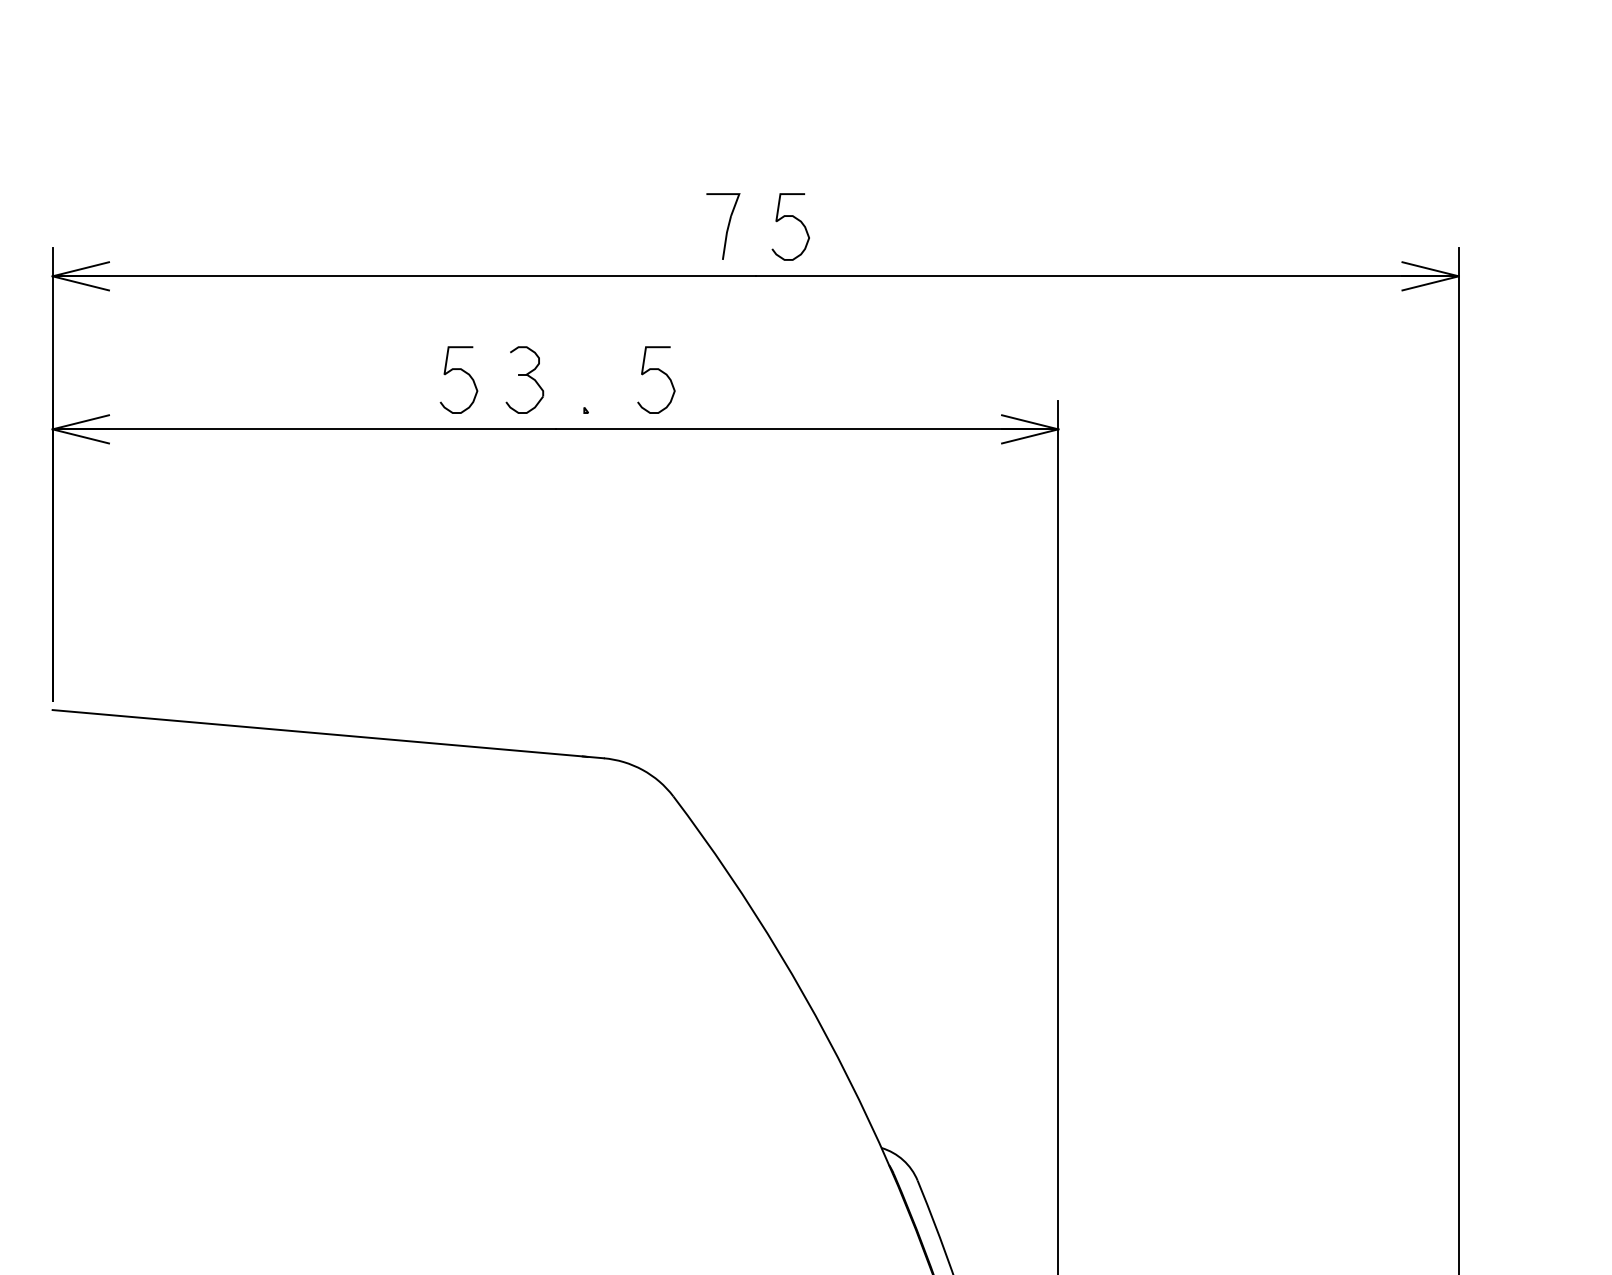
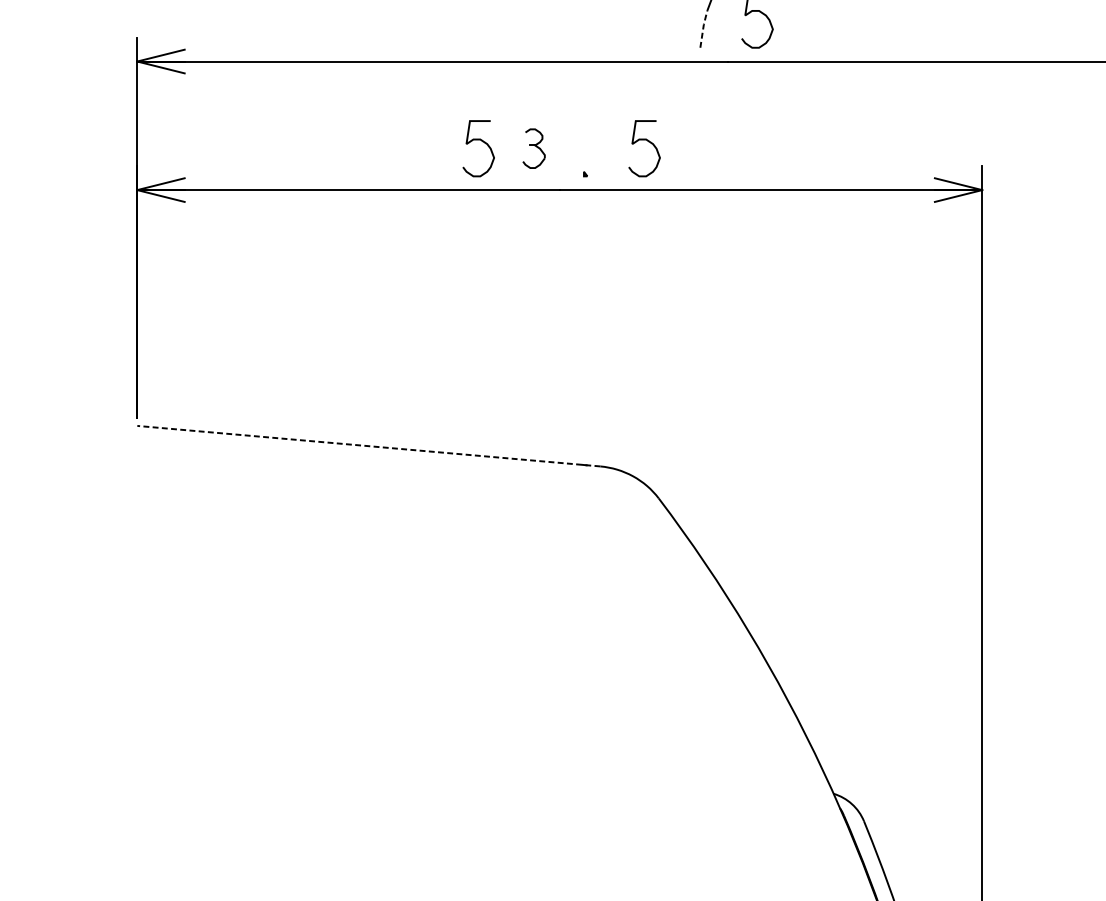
line: (726, 237) -> (703, 28), solid -> dashed
part: (524, 379) -> (533, 148), size x0.7
line: (328, 734) -> (369, 446), solid -> dashed

